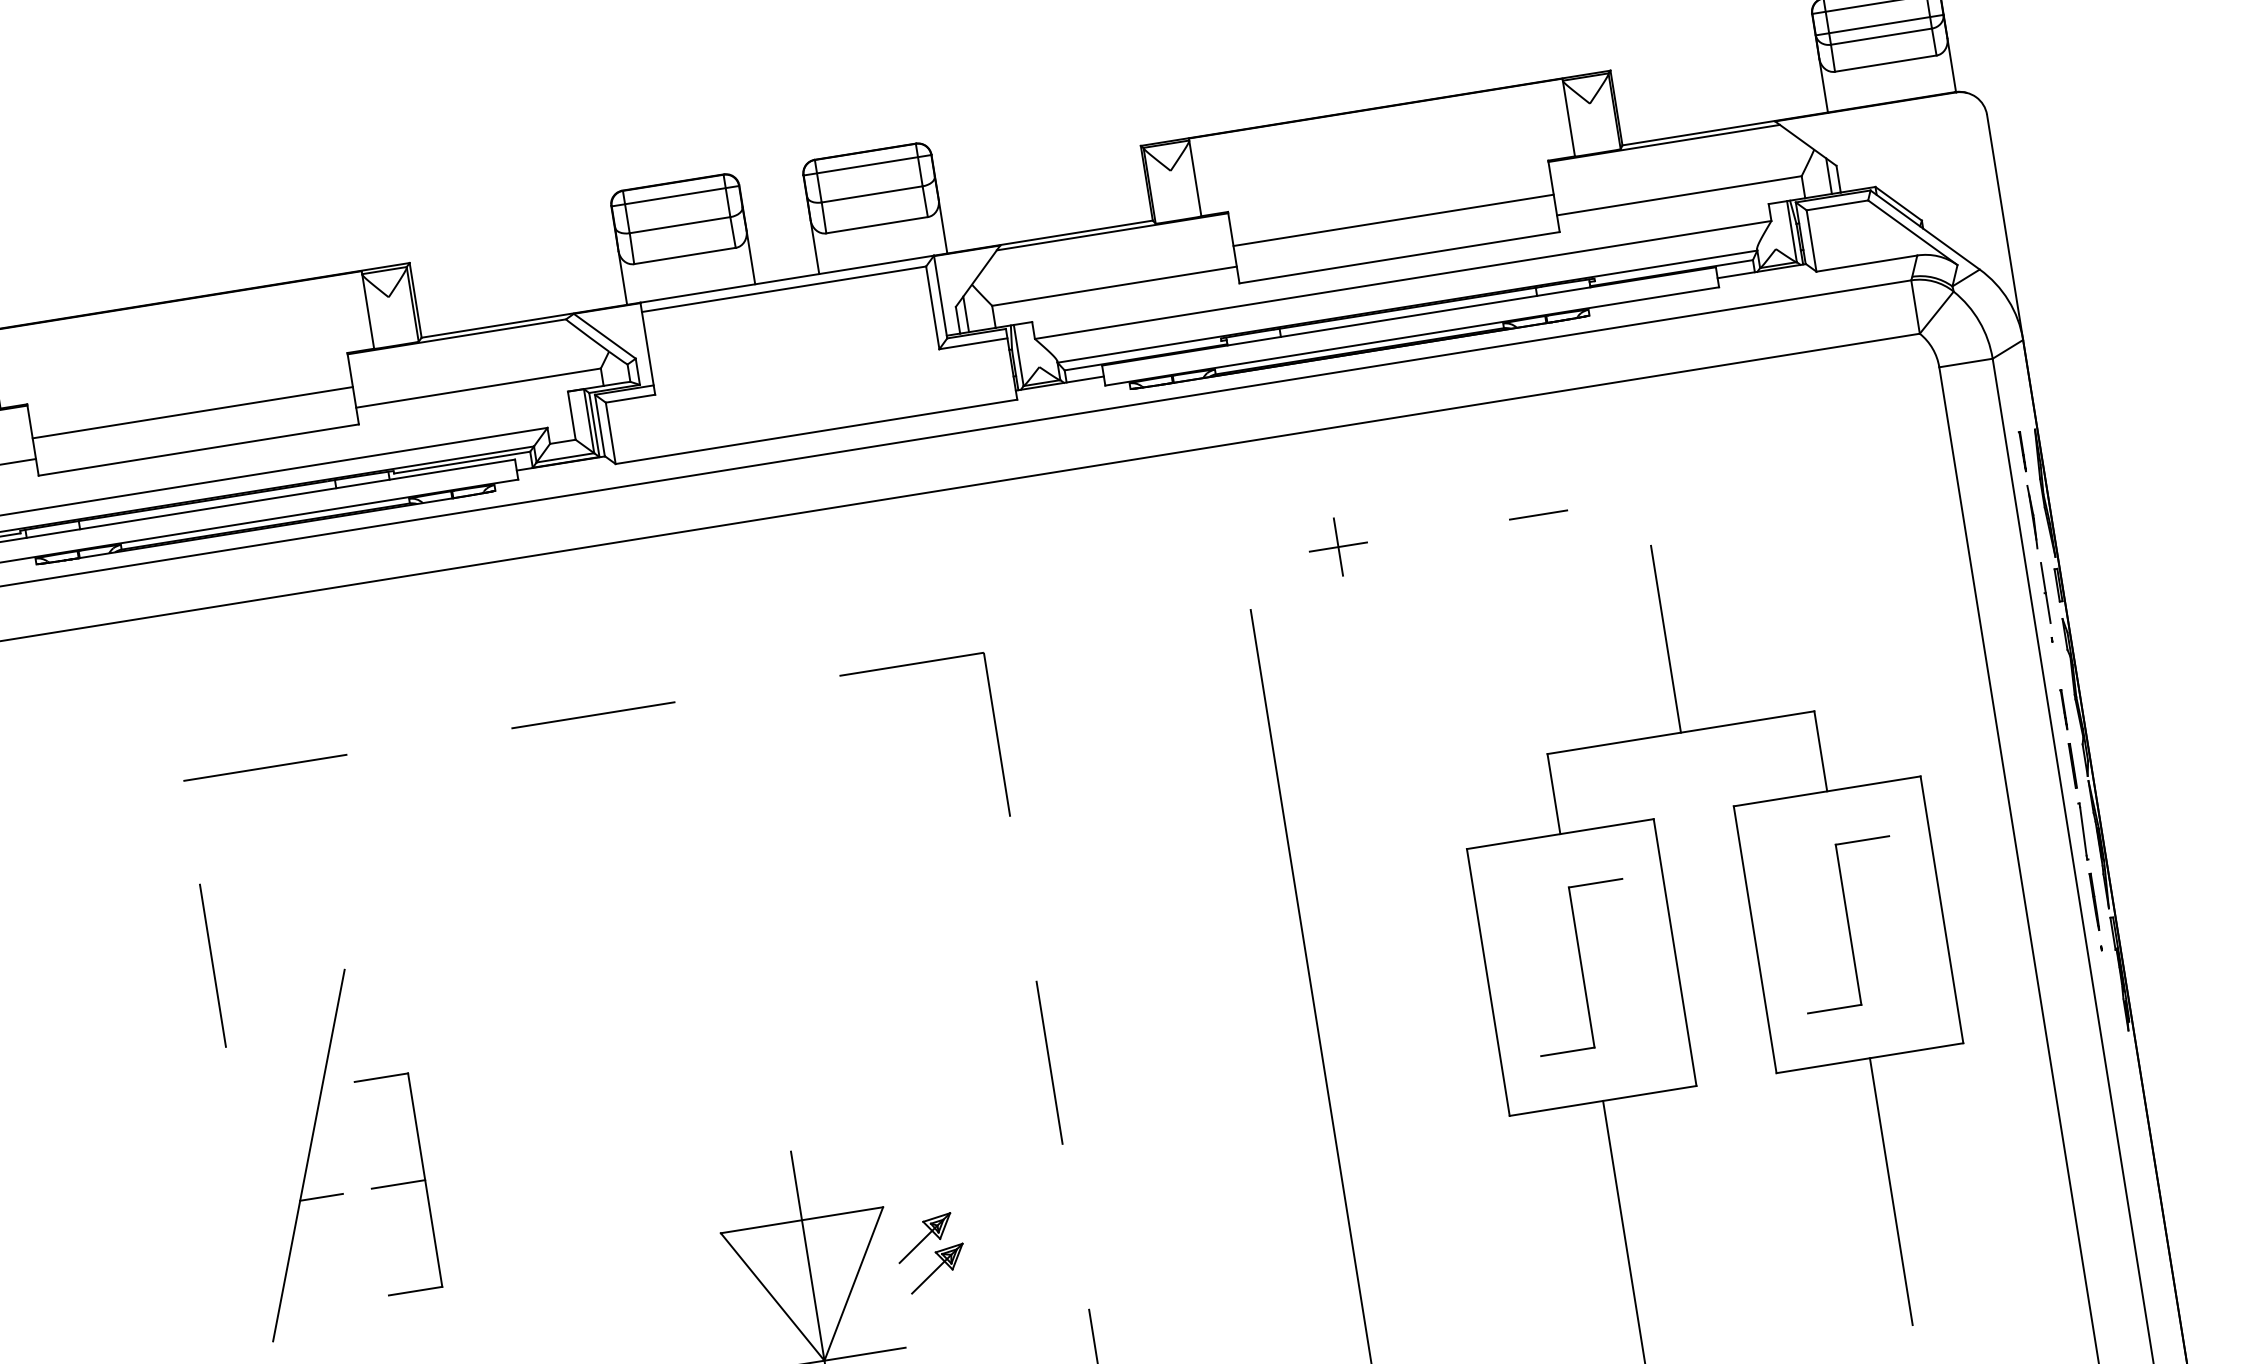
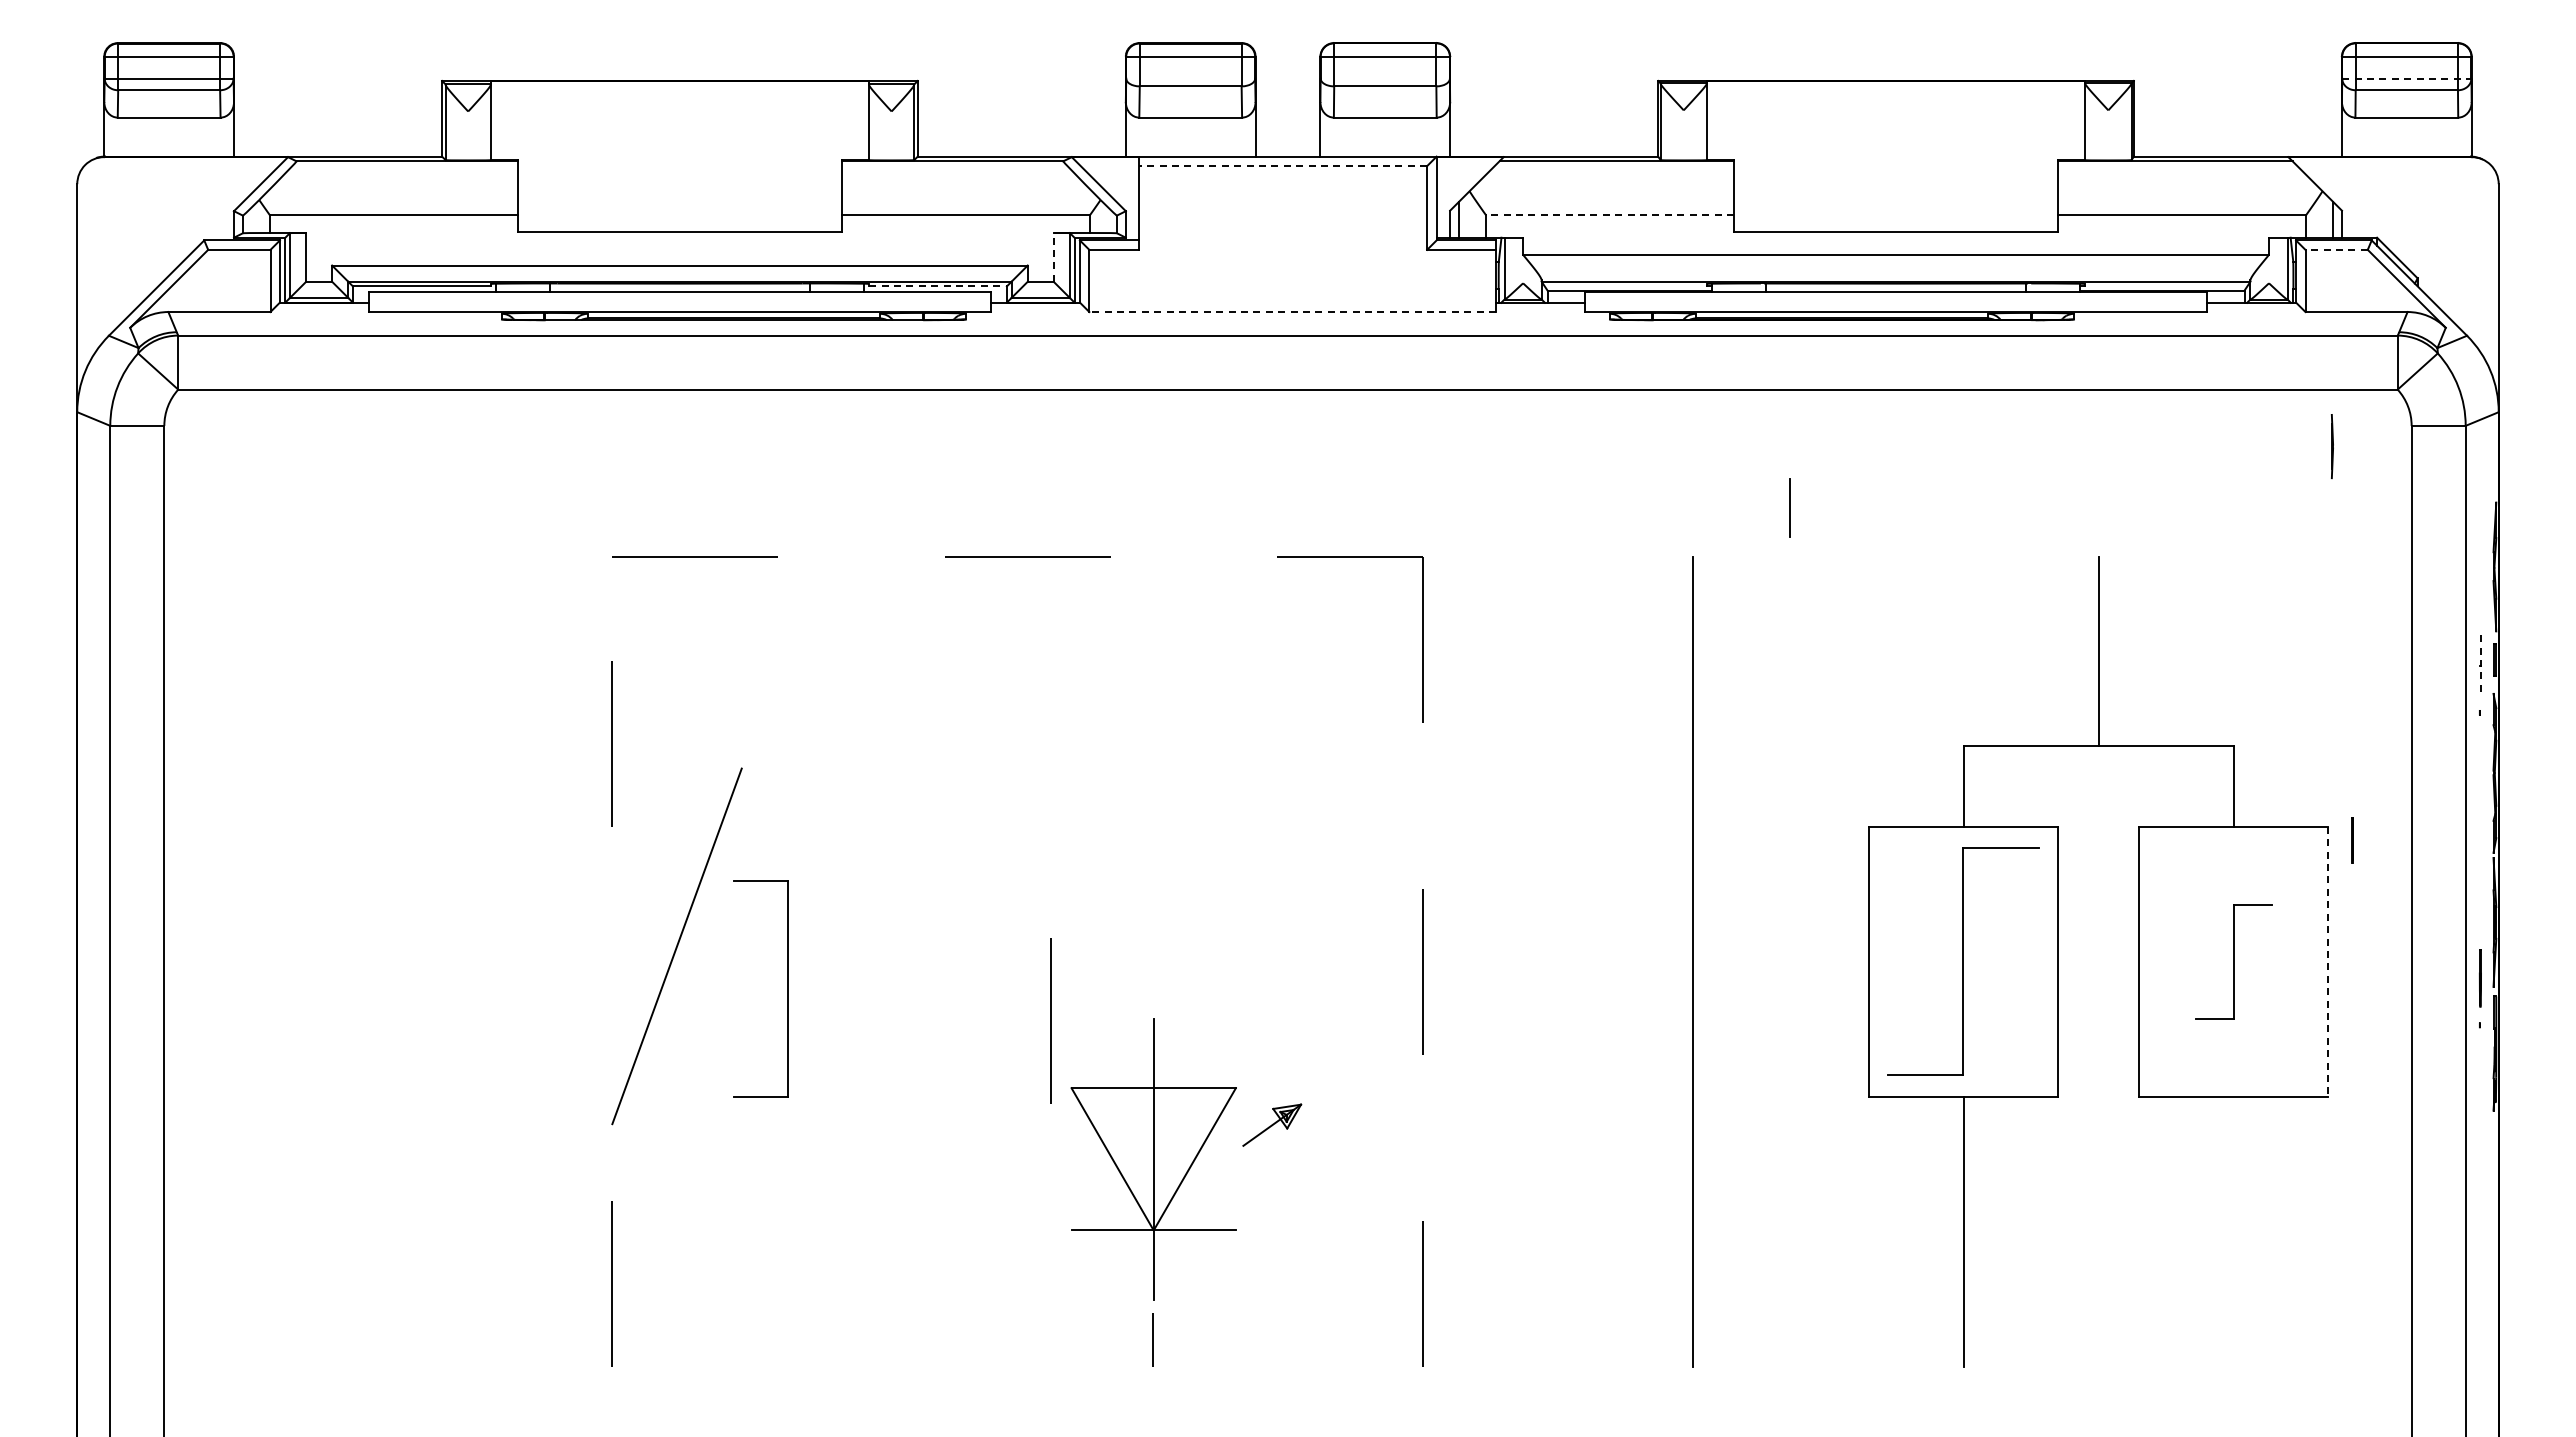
line: (1879, 25) -> (2406, 78), solid -> dashed
line: (1837, 205) -> (2336, 249), solid -> dashed
line: (1393, 220) -> (1895, 194), removed
line: (1114, 286) -> (1610, 215), solid -> dashed
line: (784, 289) -> (1283, 166), solid -> dashed
line: (192, 412) -> (679, 194), removed
line: (571, 414) -> (1053, 256), solid -> dashed
line: (816, 432) -> (1292, 312), solid -> dashed
line: (2022, 451) -> (2480, 522), removed
line: (462, 462) -> (938, 286), solid -> dashed
line: (1538, 515) -> (1992, 508), removed
line: (2033, 516) -> (2332, 446), moved
line: (1338, 547) -> (1789, 508), removed
line: (2046, 593) -> (2481, 666), solid -> dashed
line: (2063, 709) -> (2480, 783), removed
line: (2072, 765) -> (2352, 840), moved
line: (2083, 830) -> (2480, 906), removed
line: (1942, 910) -> (2328, 962), solid -> dashed
part: (1848, 924) -> (2233, 961), size x0.7
part: (1581, 967) -> (1963, 961), size x1.4
line: (689, 1169) -> (1050, 1020), added
line: (398, 1184) -> (760, 989), removed
line: (1890, 1191) -> (2233, 1232), removed
line: (321, 1197) -> (682, 989), removed
part: (937, 1268) -> (1279, 1157), removed

